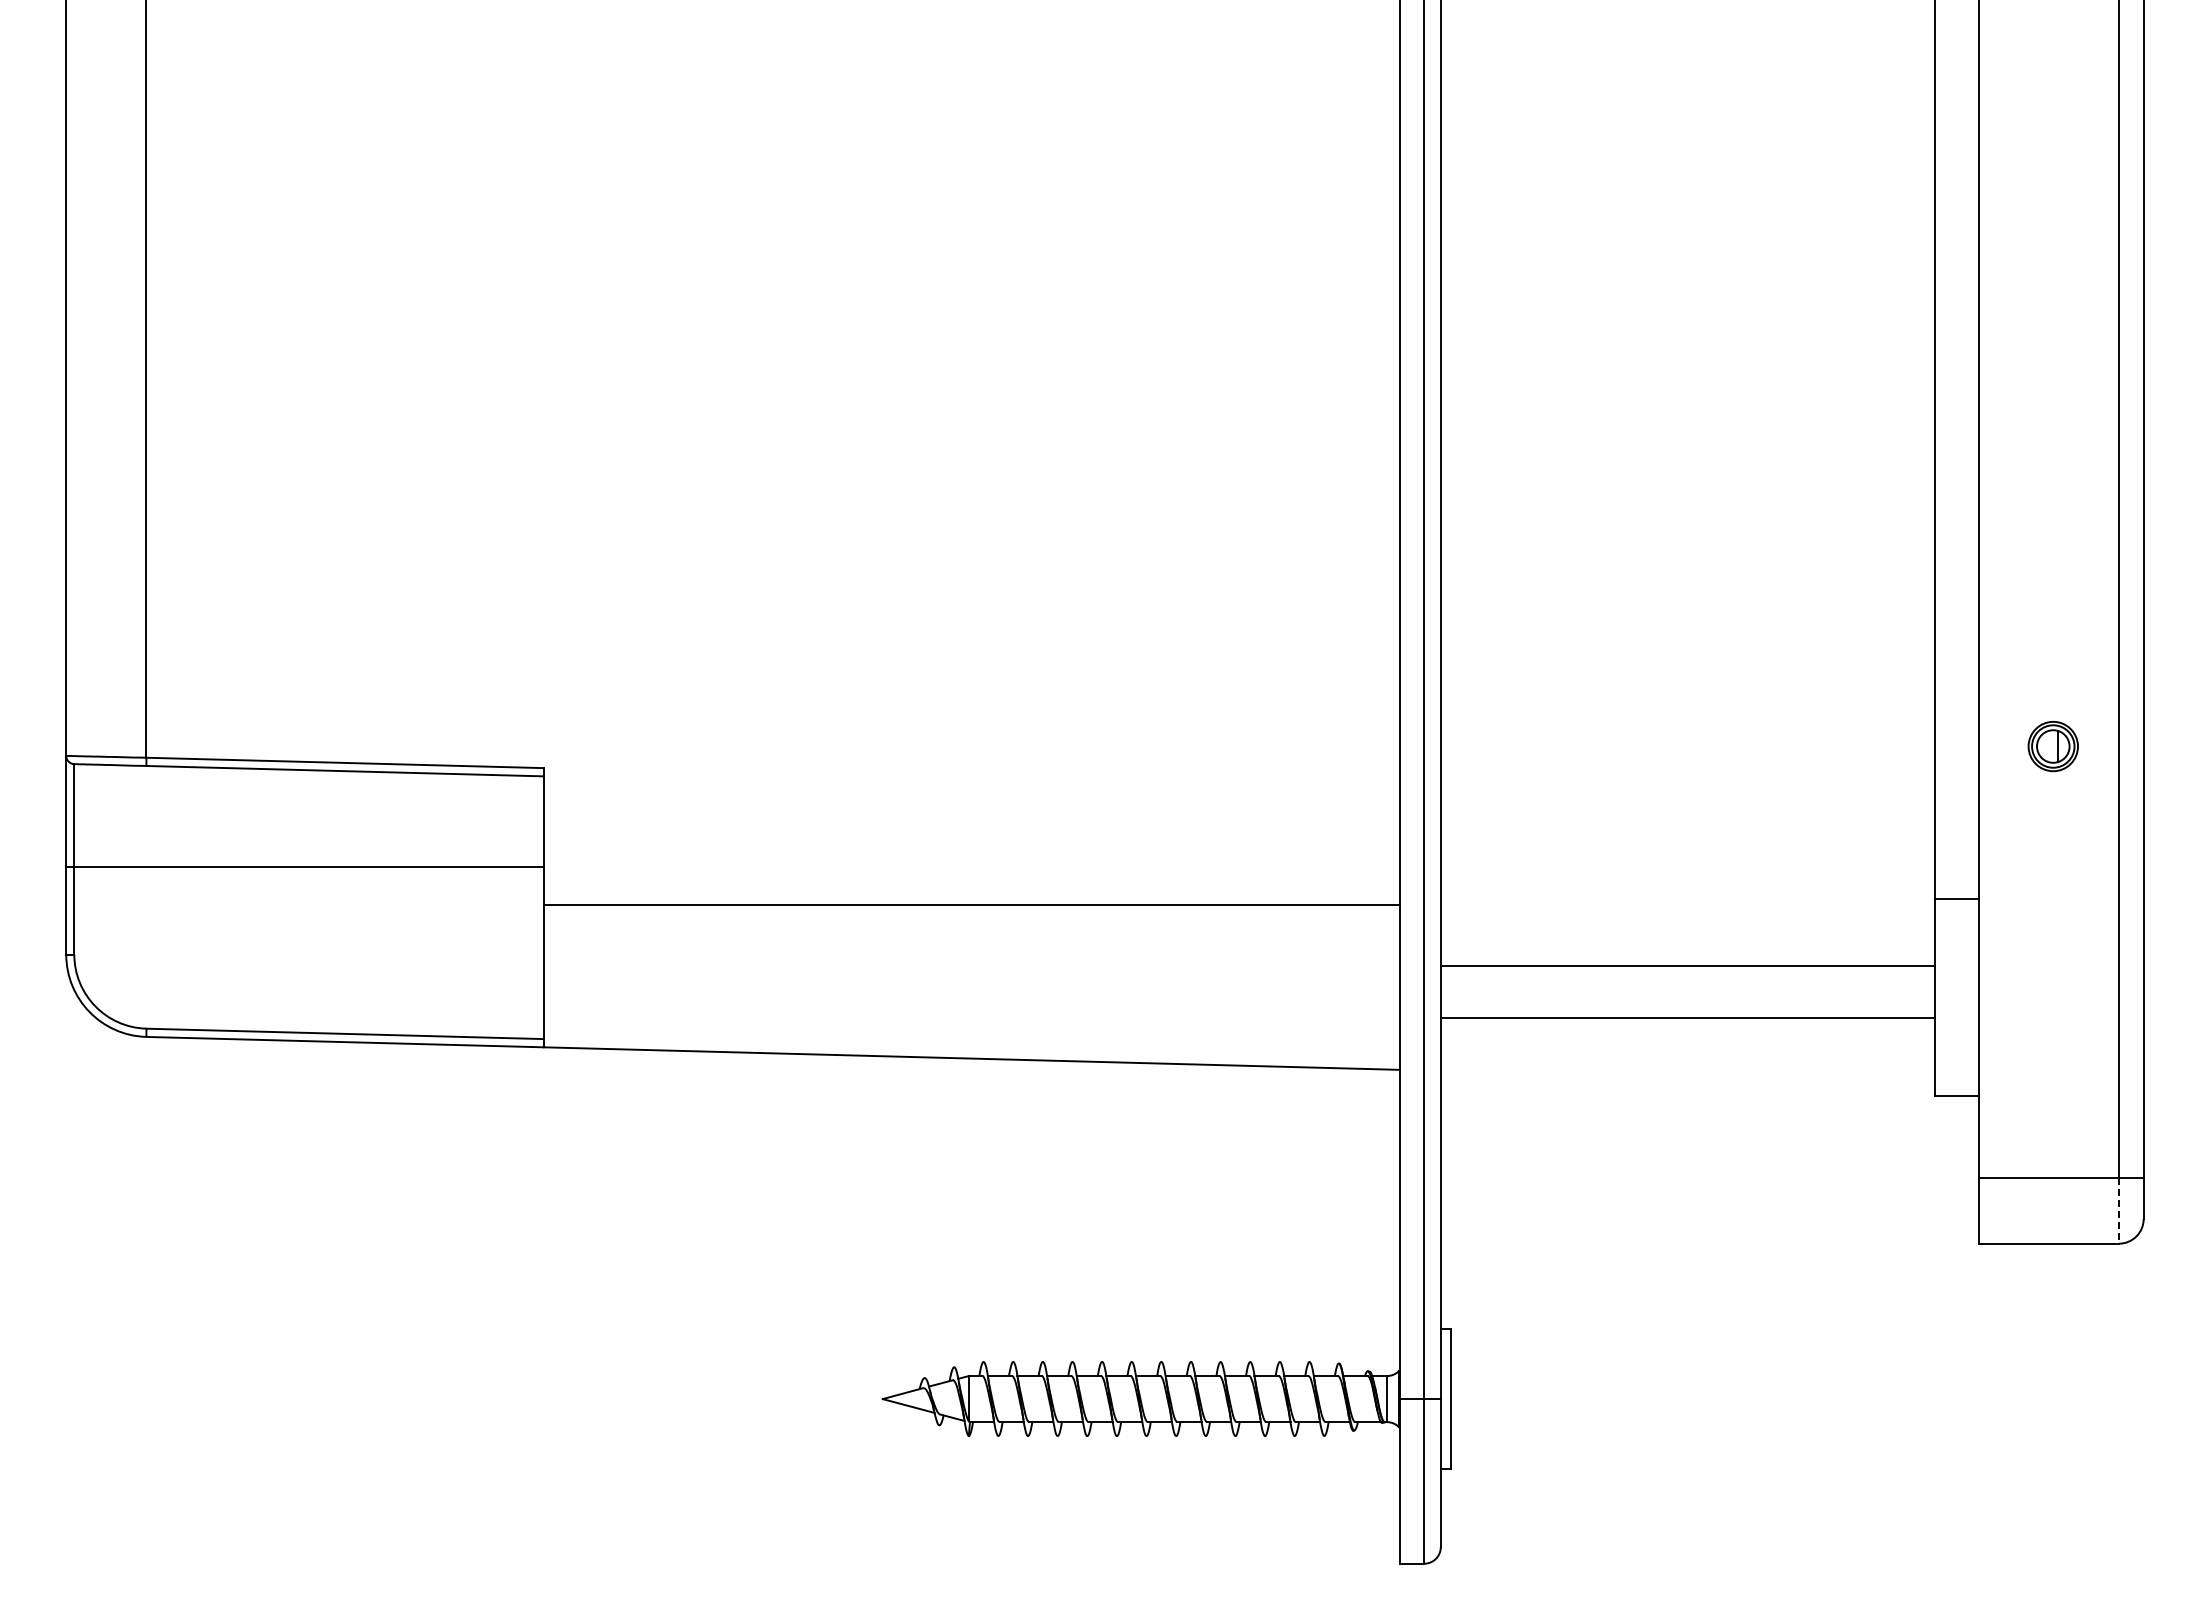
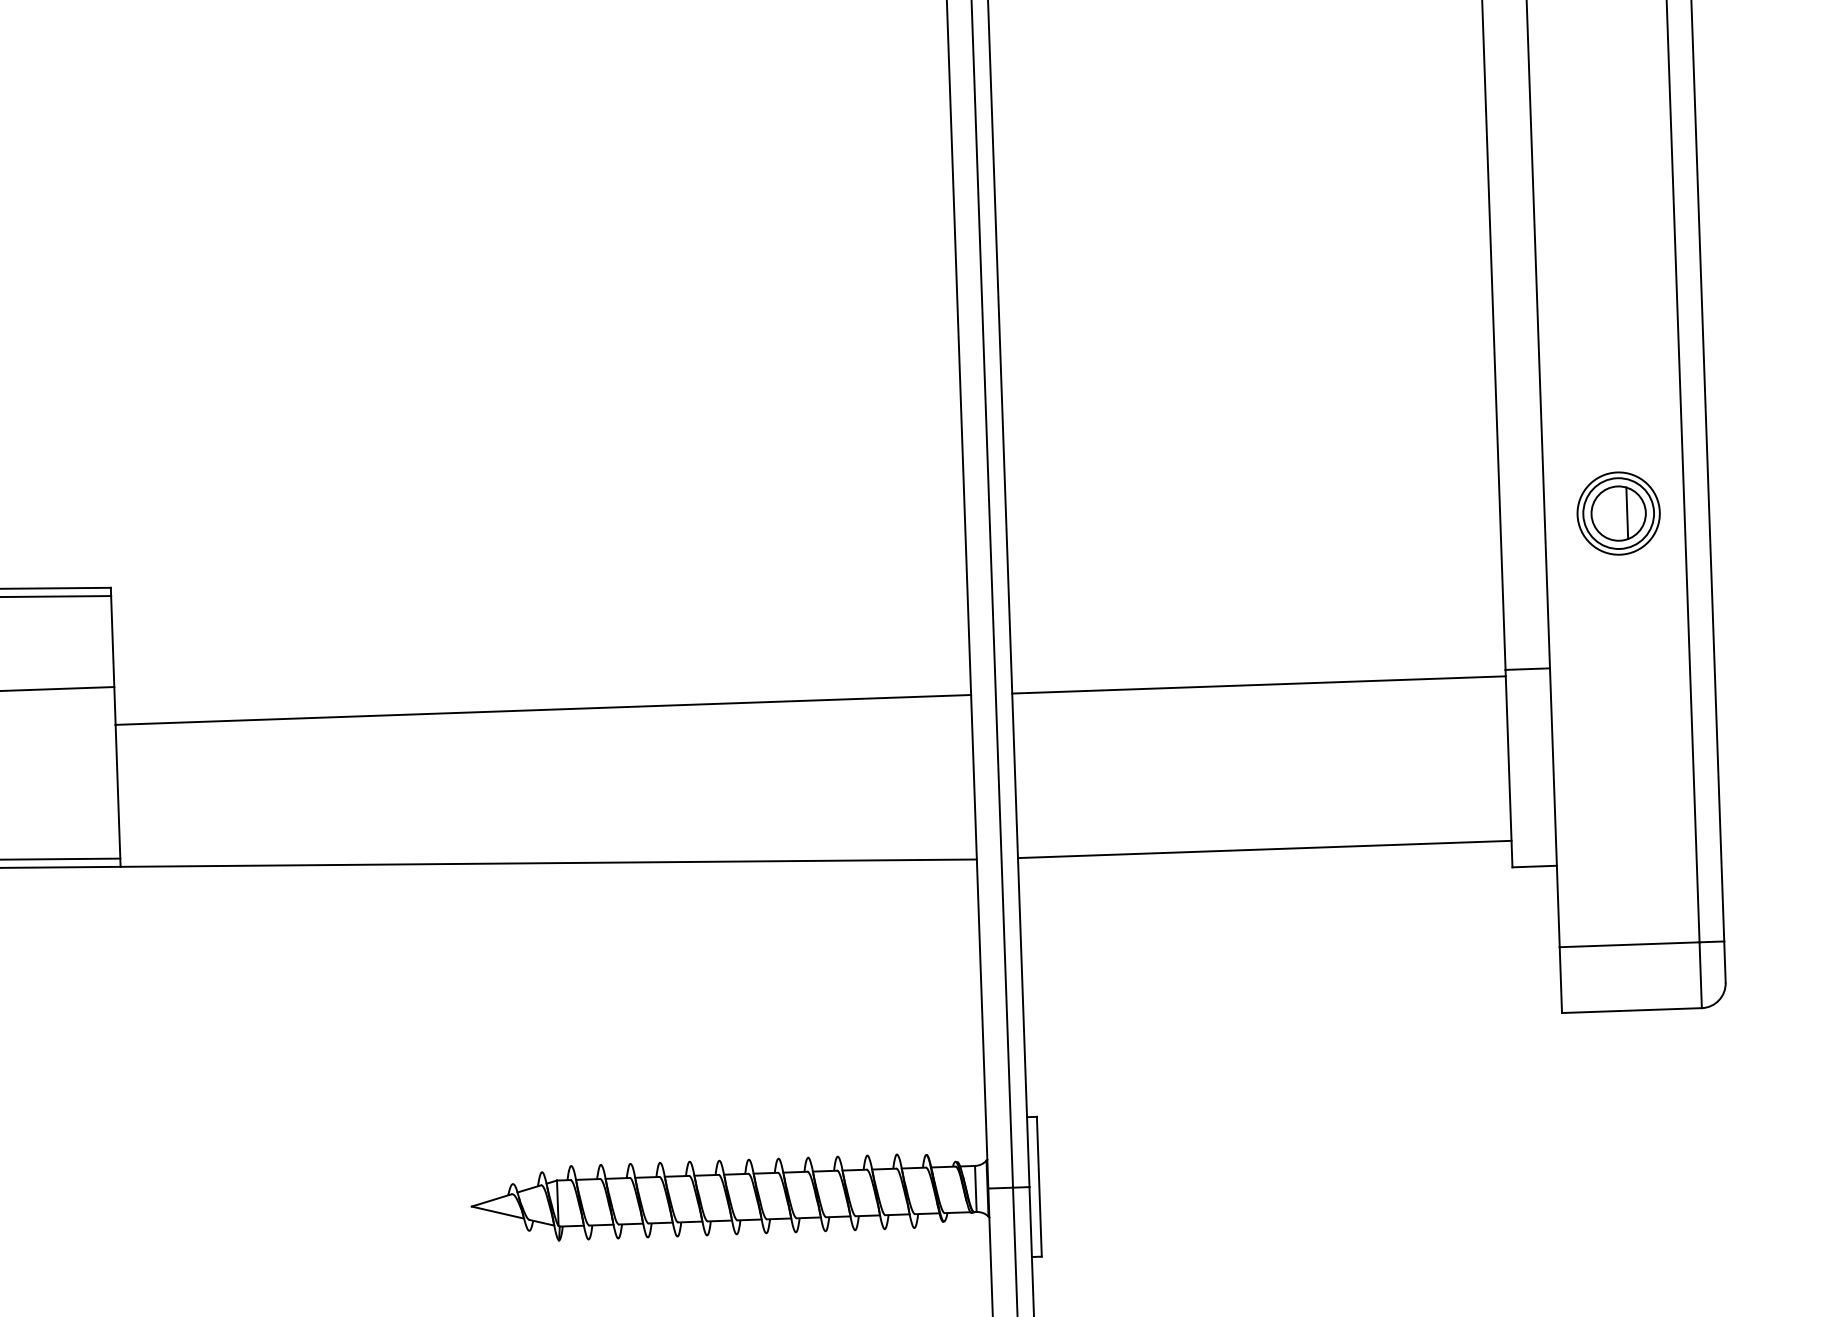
part: (2053, 746) -> (1619, 513), size x1.67
line: (1687, 966) -> (1258, 685), moved
line: (1687, 1017) -> (1264, 849), moved
line: (2119, 1210) -> (1701, 974), dashed -> solid

